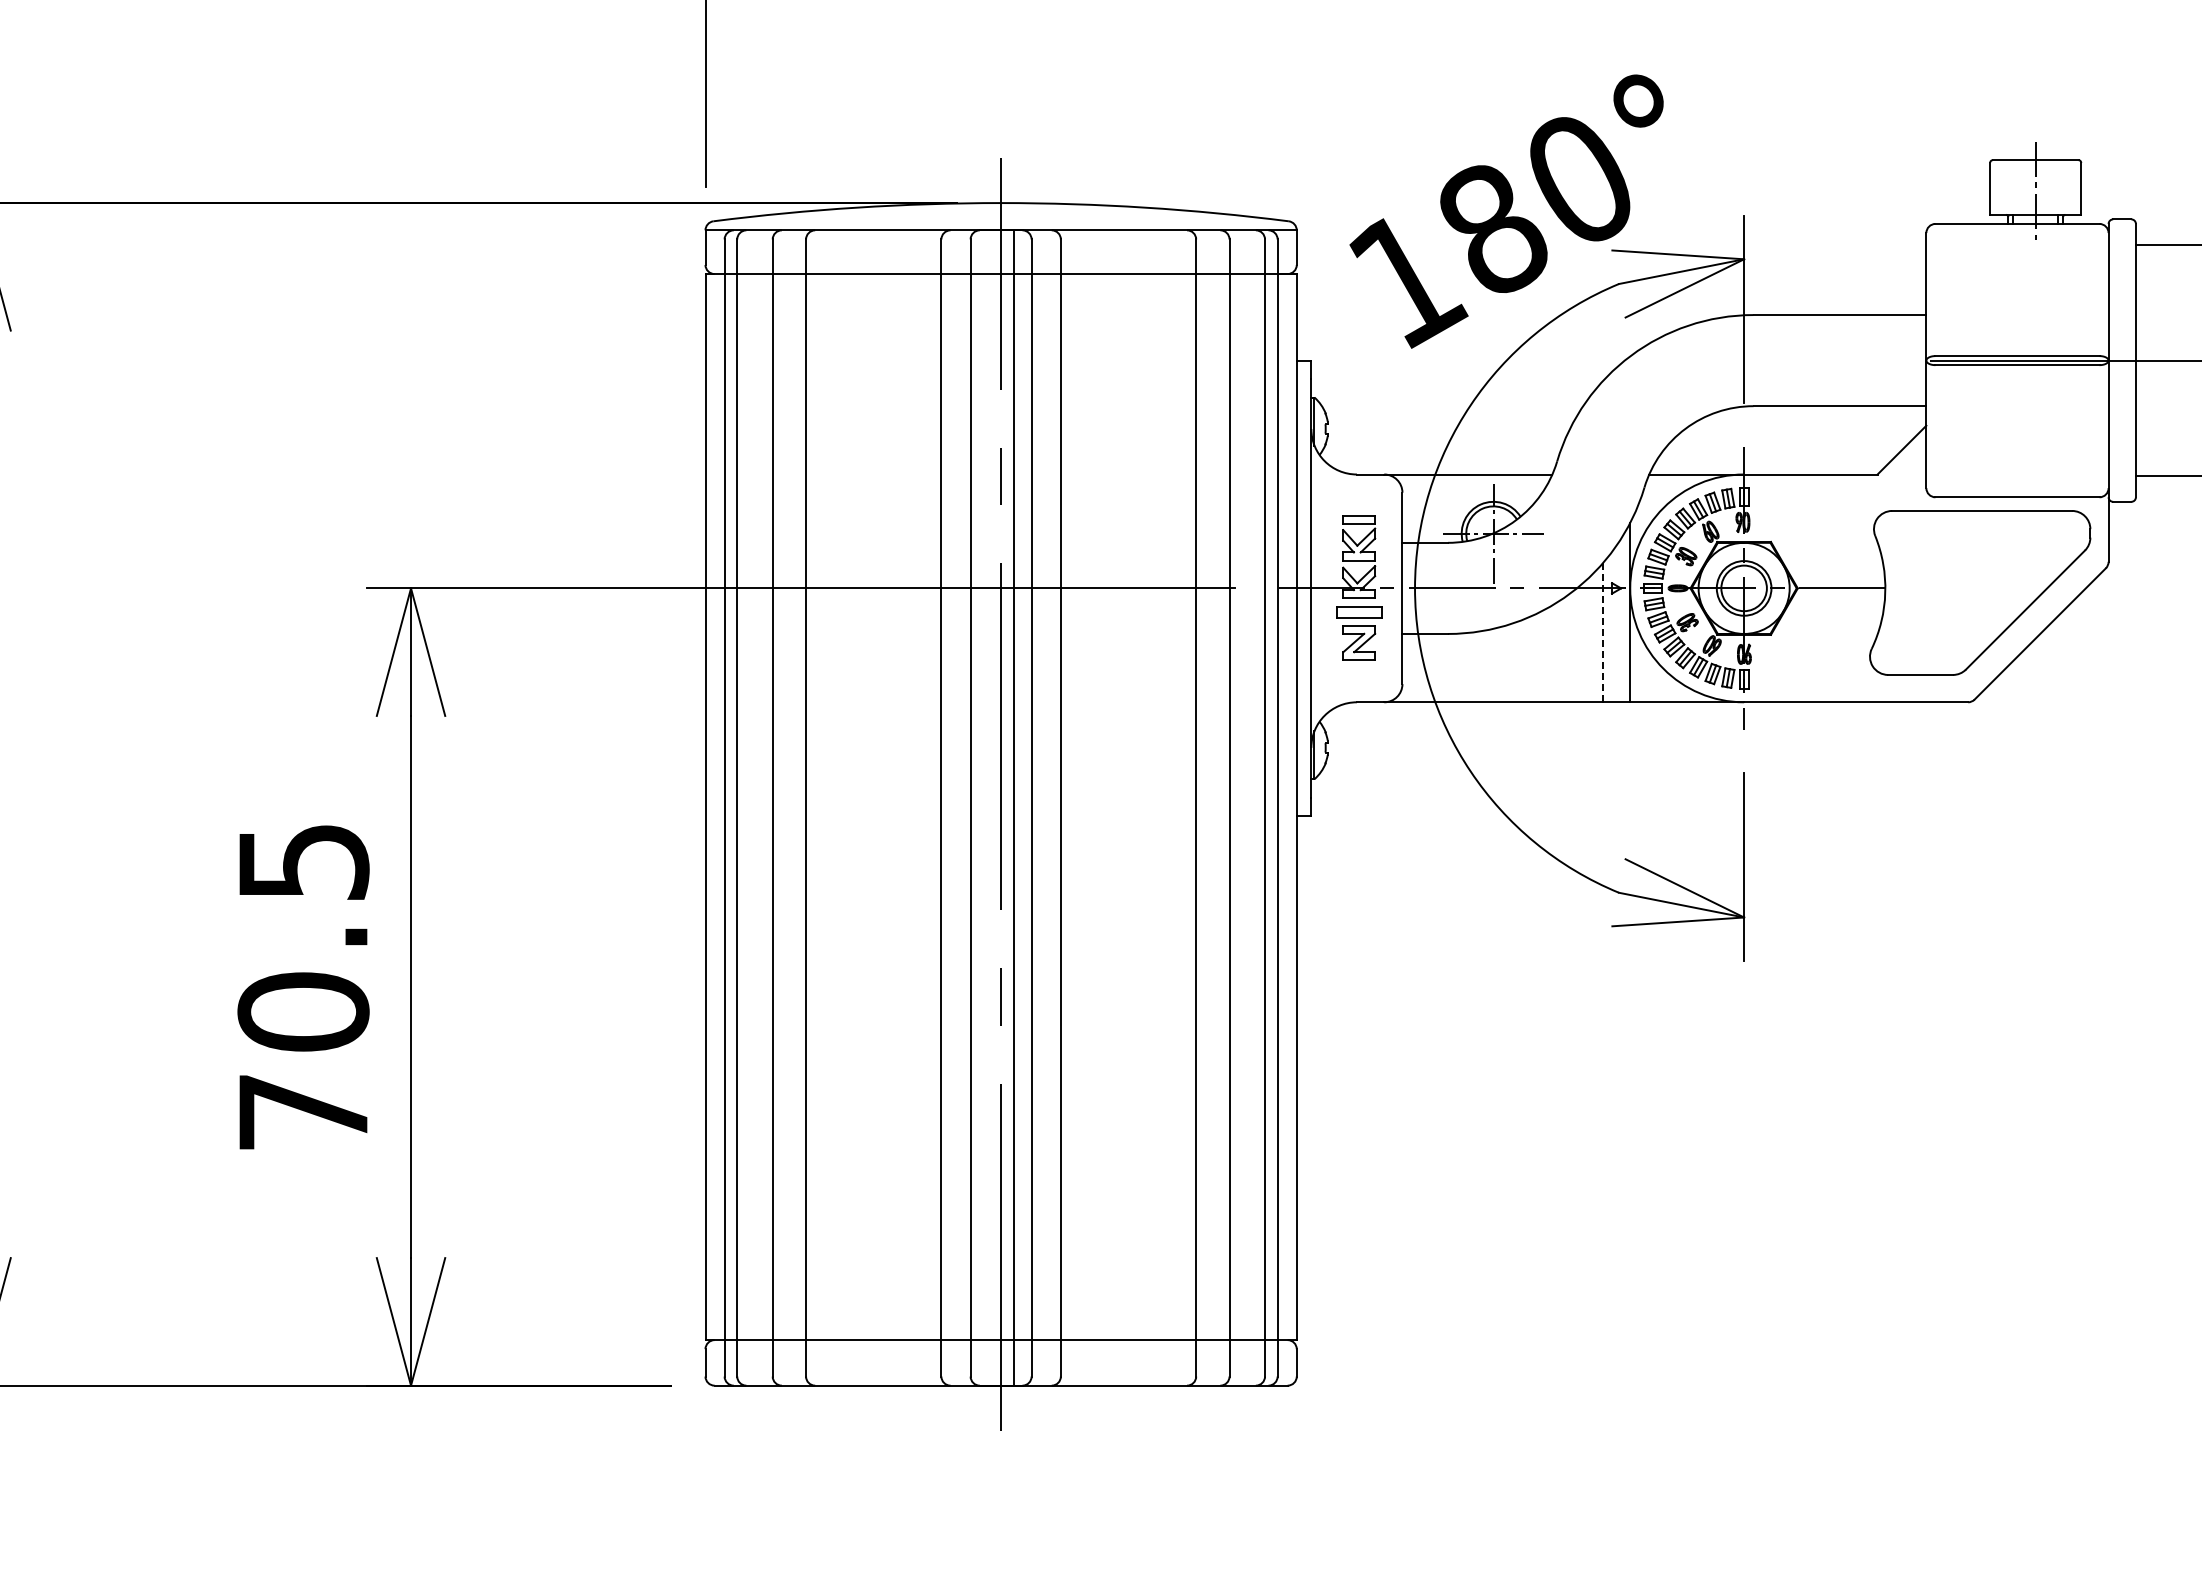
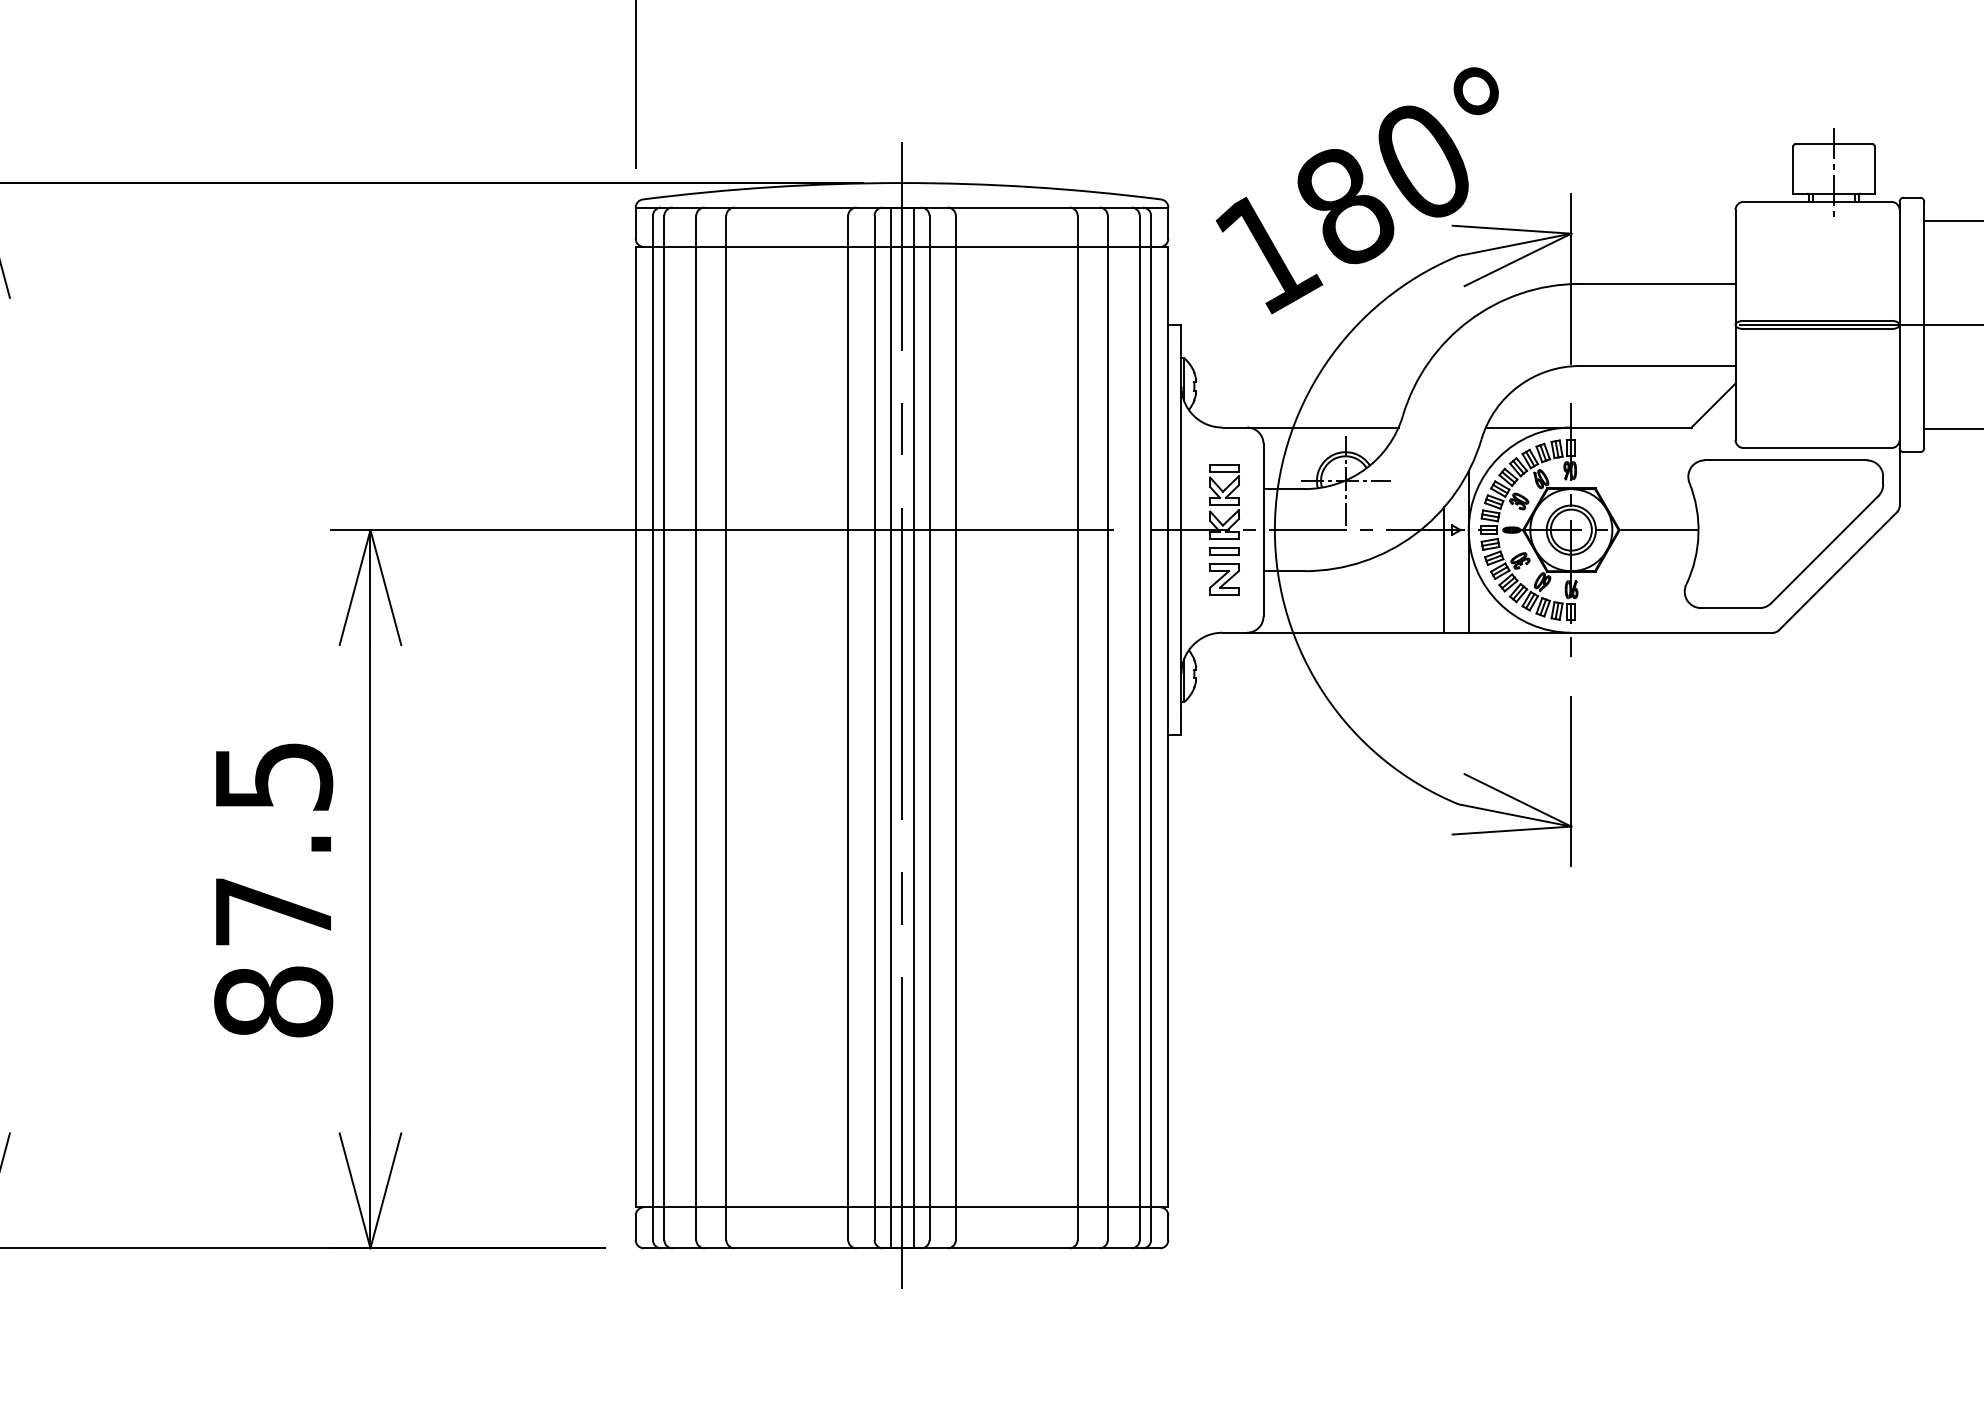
part: (1358, 611) -> (1223, 550), size x0.71
line: (1602, 632) -> (1443, 569), dashed -> solid
line: (988, 807) -> (890, 727), added
text: (303, 1061) -> (273, 956), 70.5 -> 87.5

